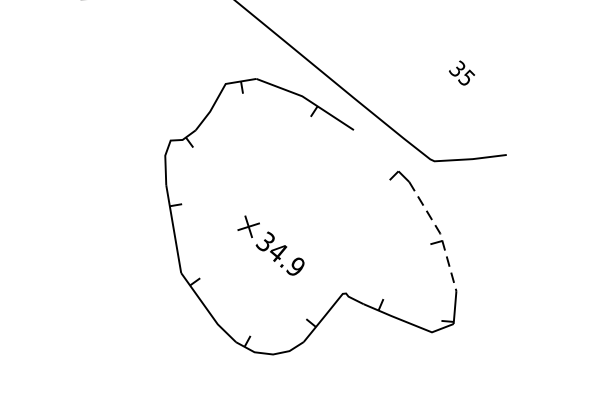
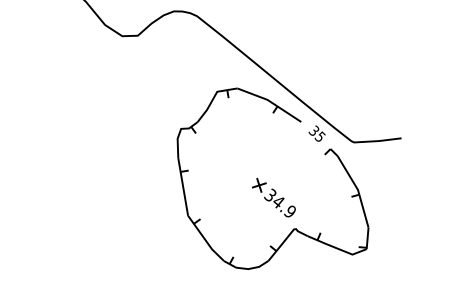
text: (460, 72) -> (316, 133), moved
line: (439, 233) -> (357, 189), dashed -> solid
part: (270, 245) -> (273, 197), moved

